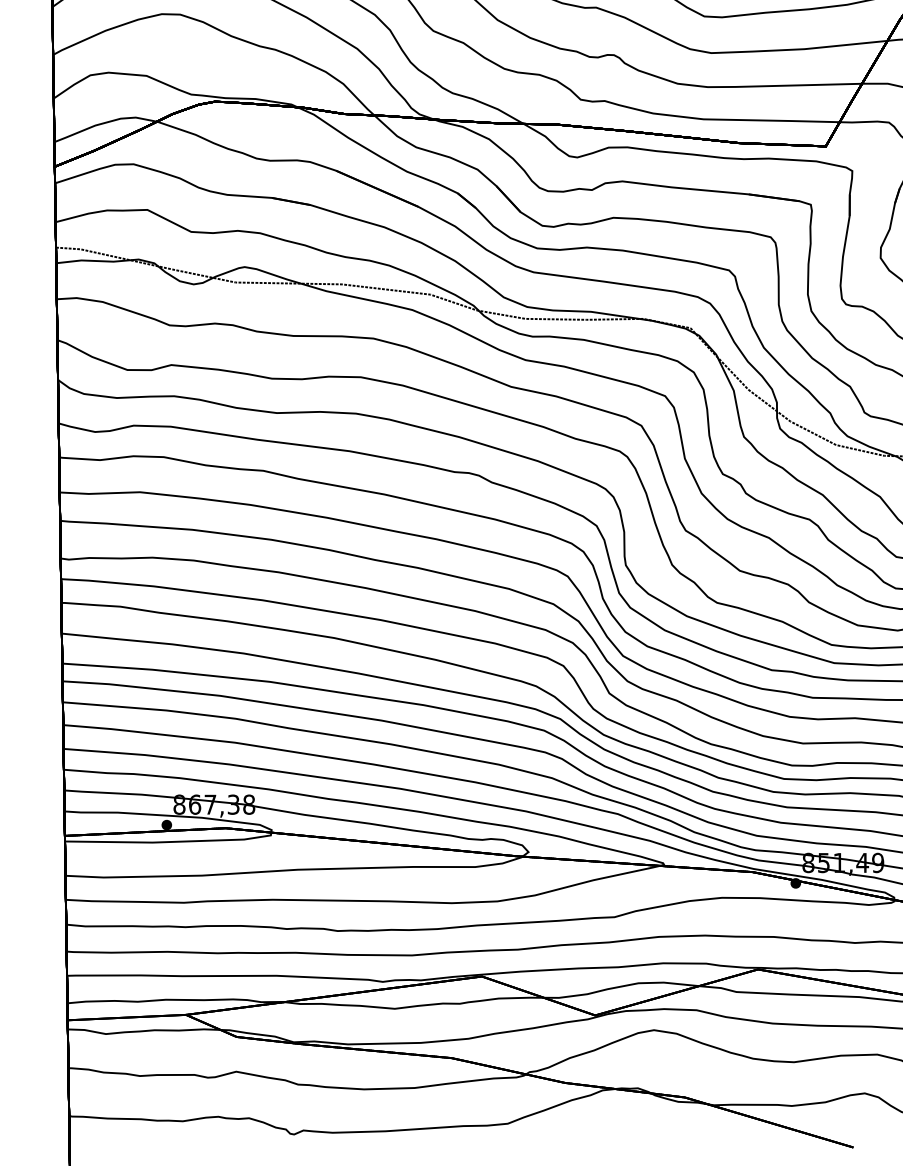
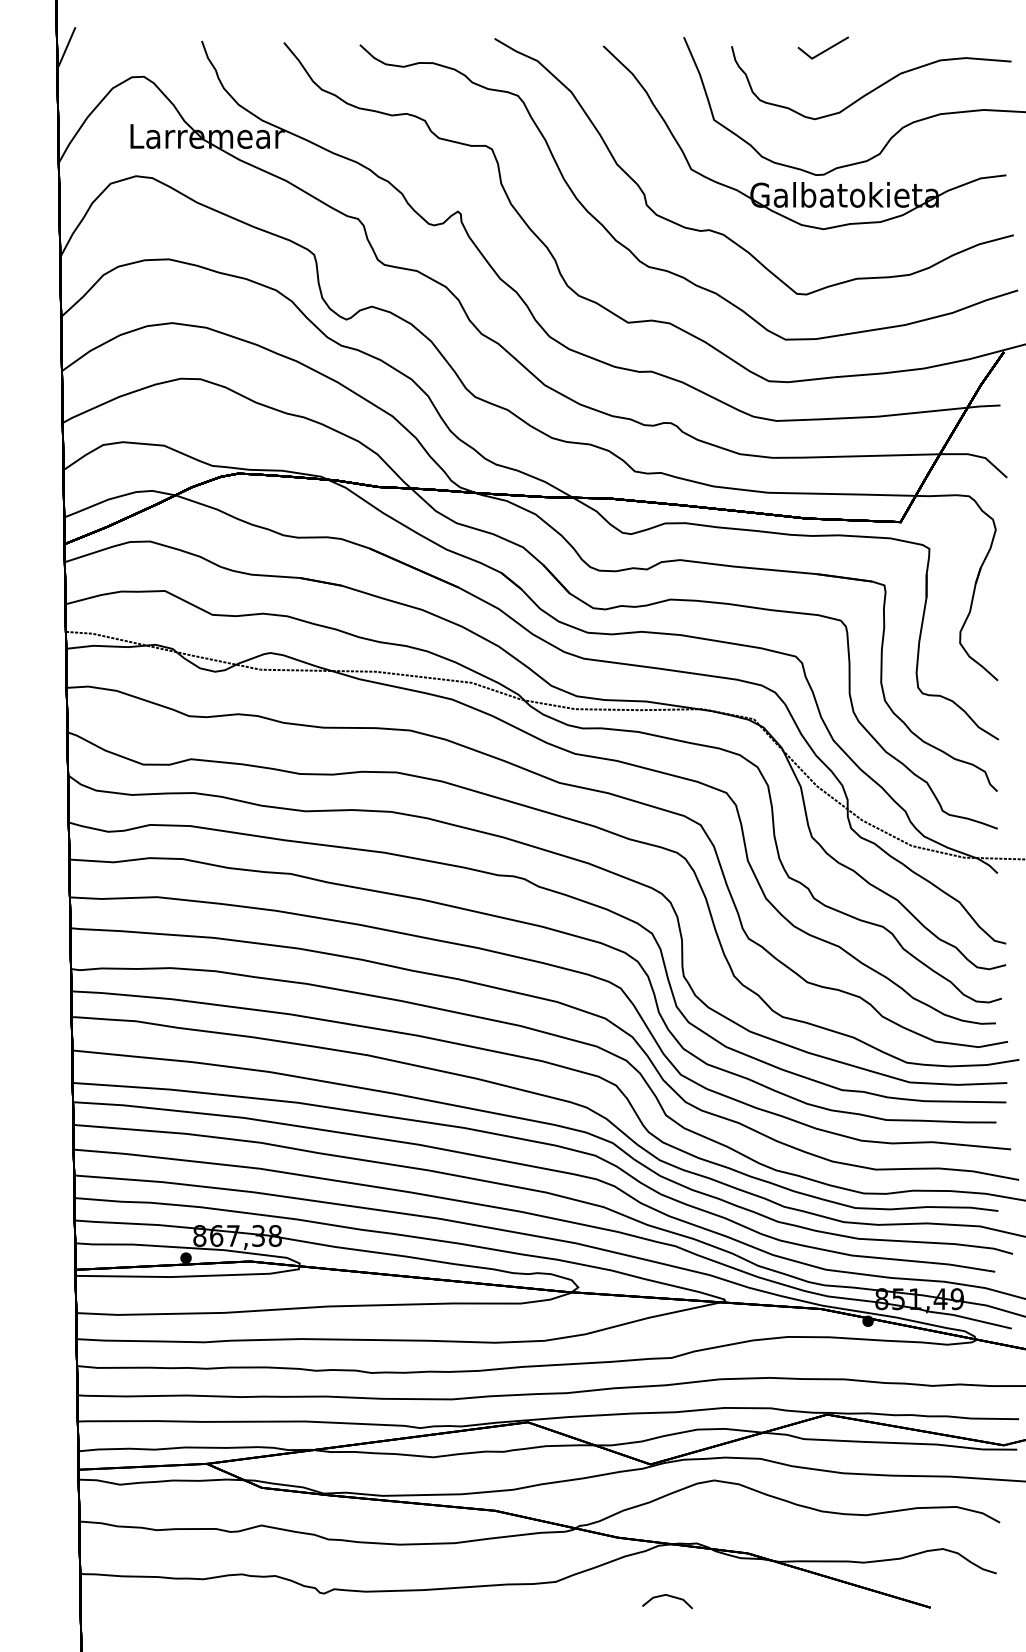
line: (610, 1137) -> (667, 1596), added

